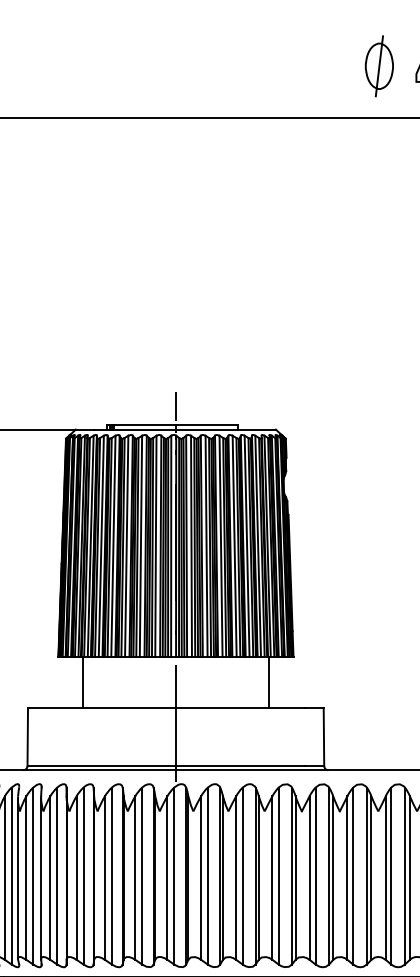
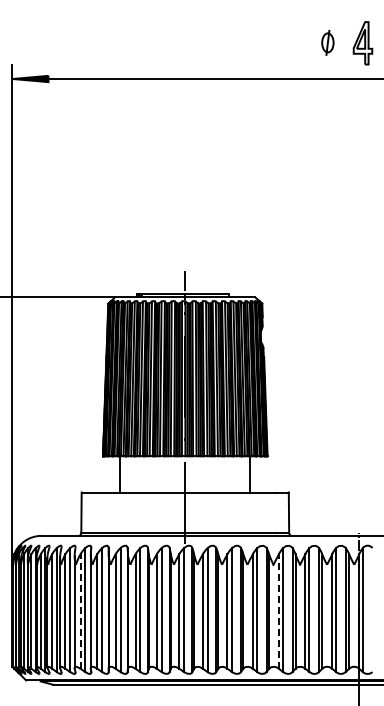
part: (378, 65) -> (327, 42), size x0.6
line: (26, 876) -> (80, 610), solid -> dashed
line: (309, 876) -> (278, 610), solid -> dashed

